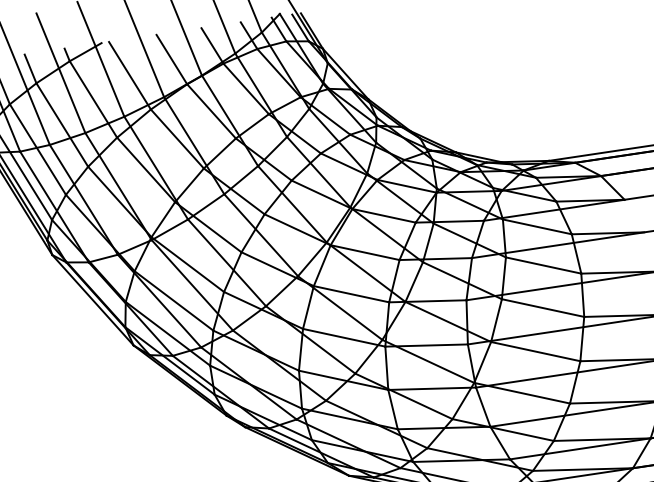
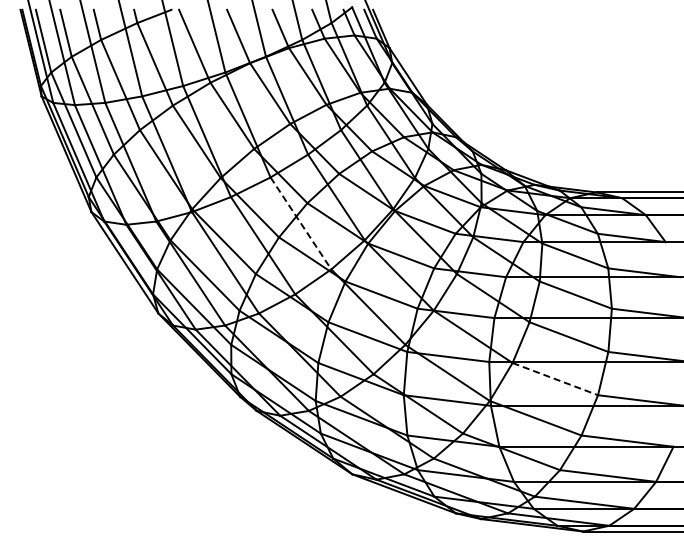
line: (261, 235) -> (301, 223), solid -> dashed
line: (535, 351) -> (555, 379), solid -> dashed

